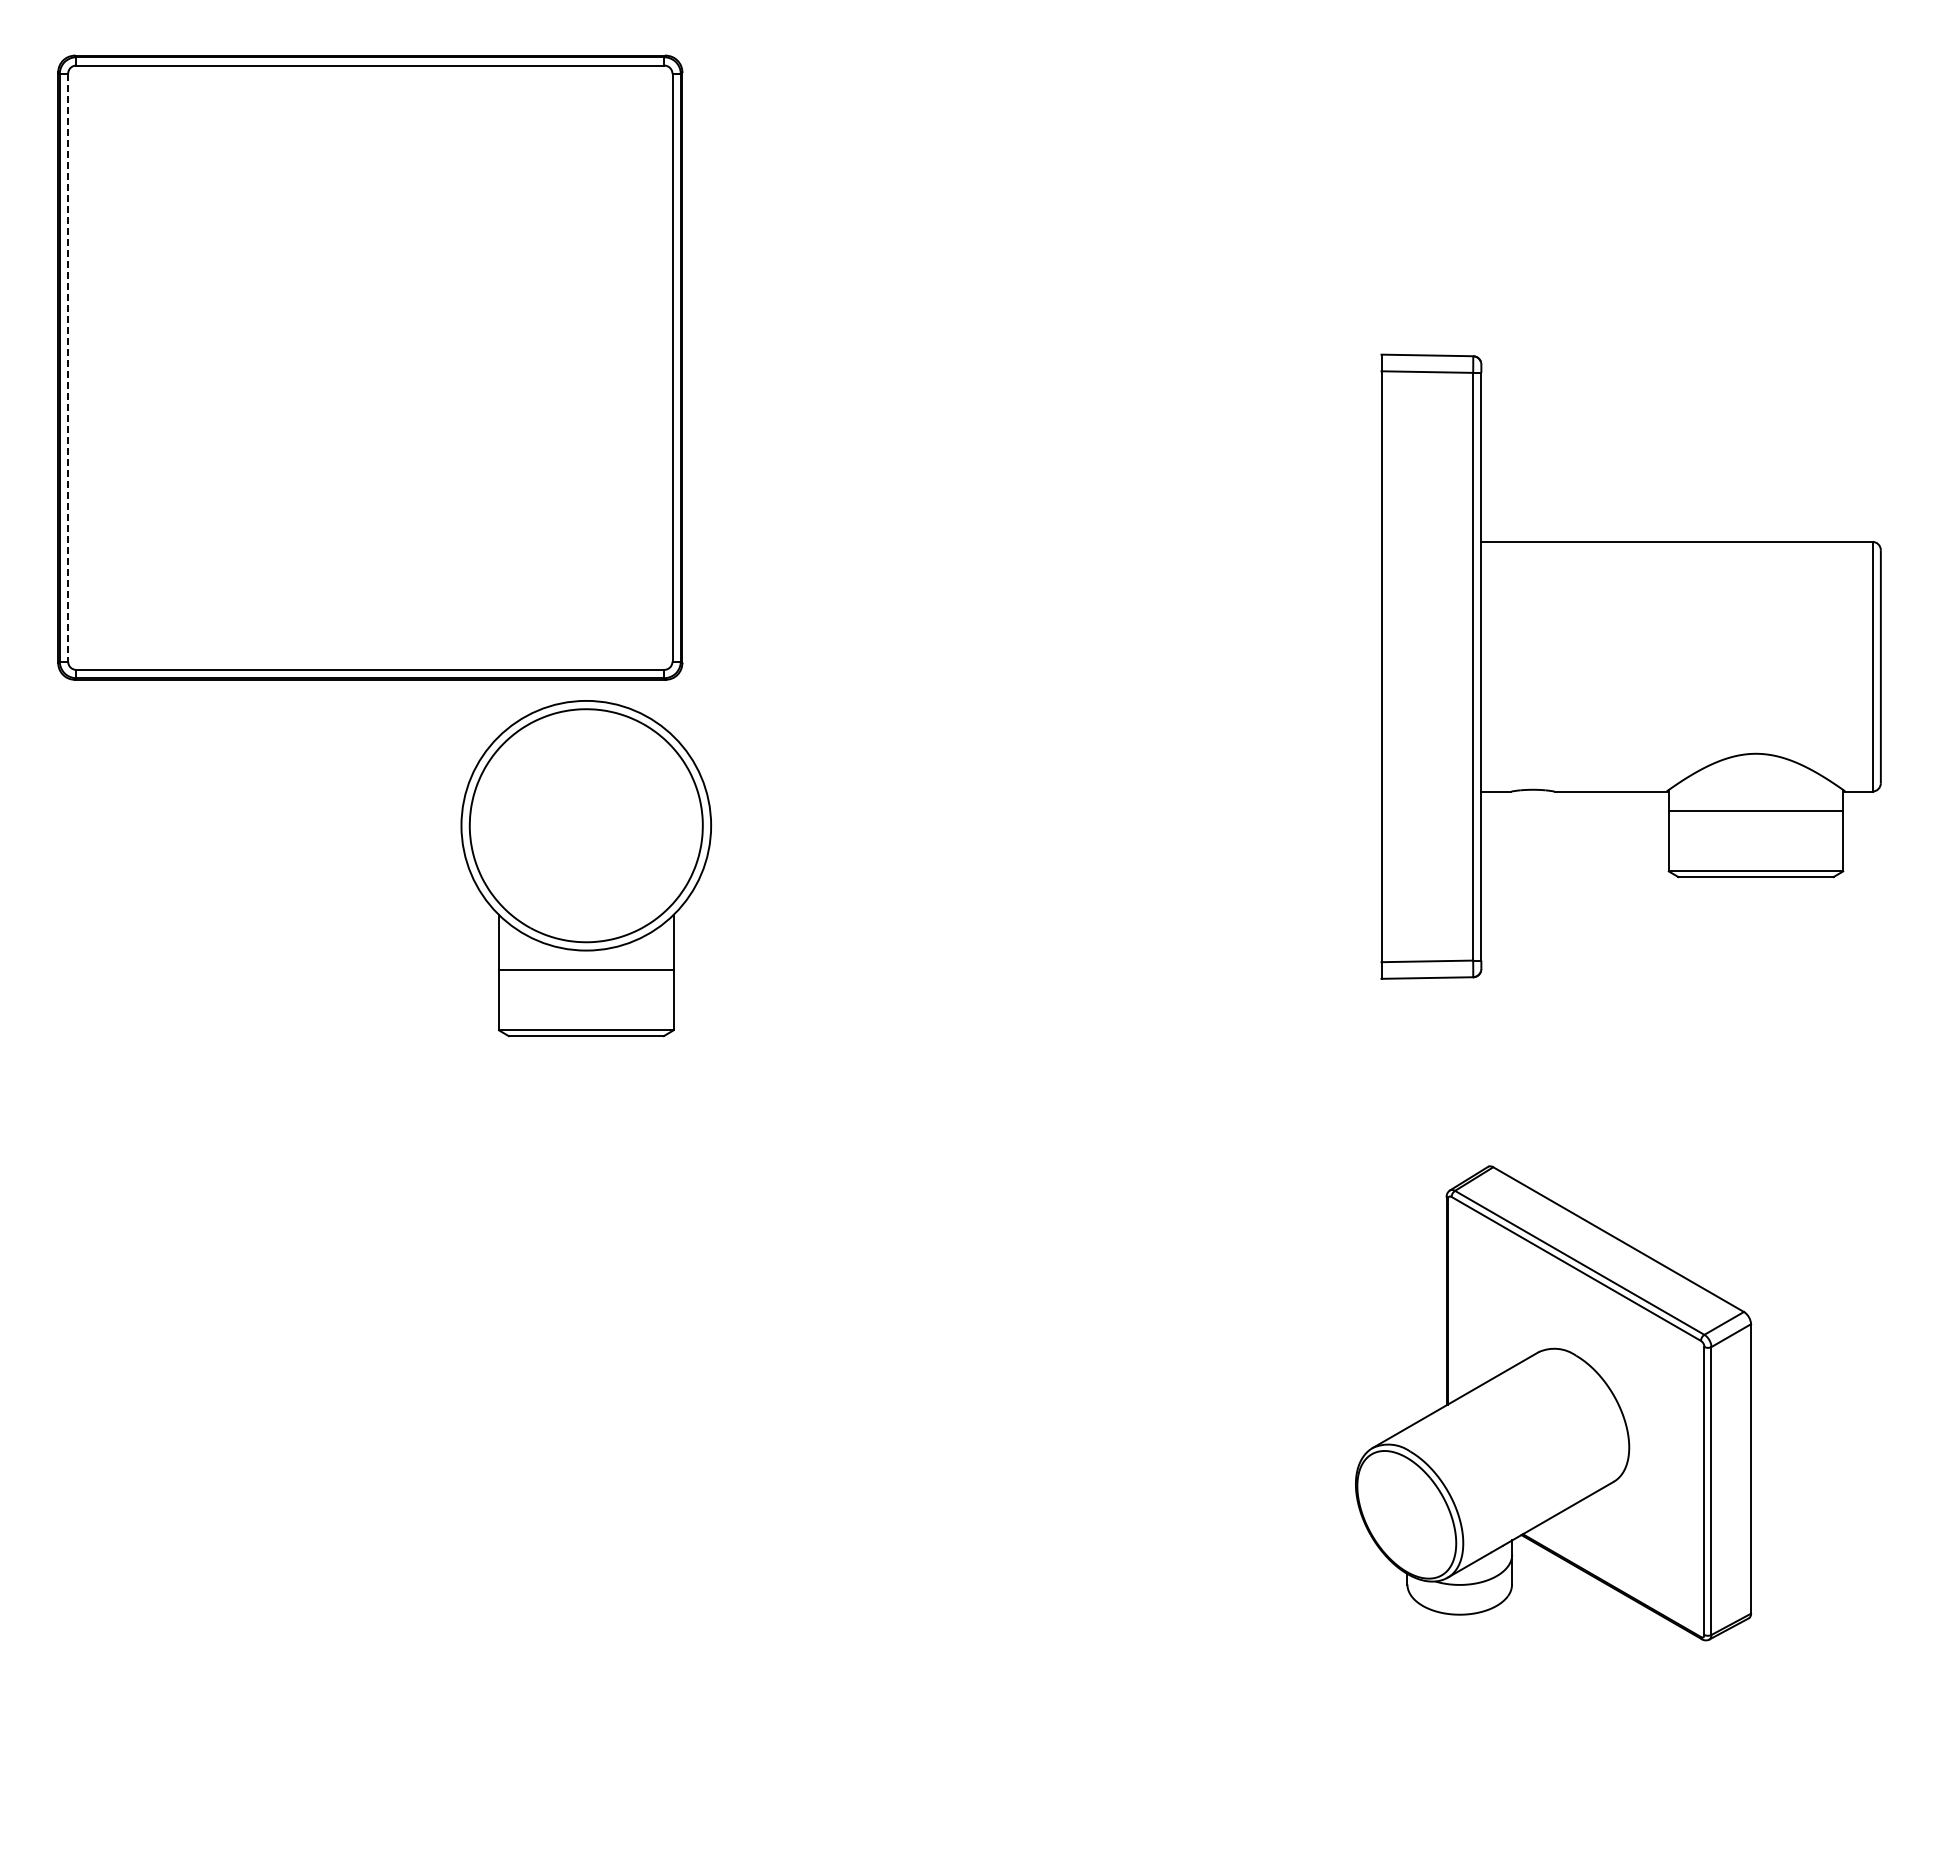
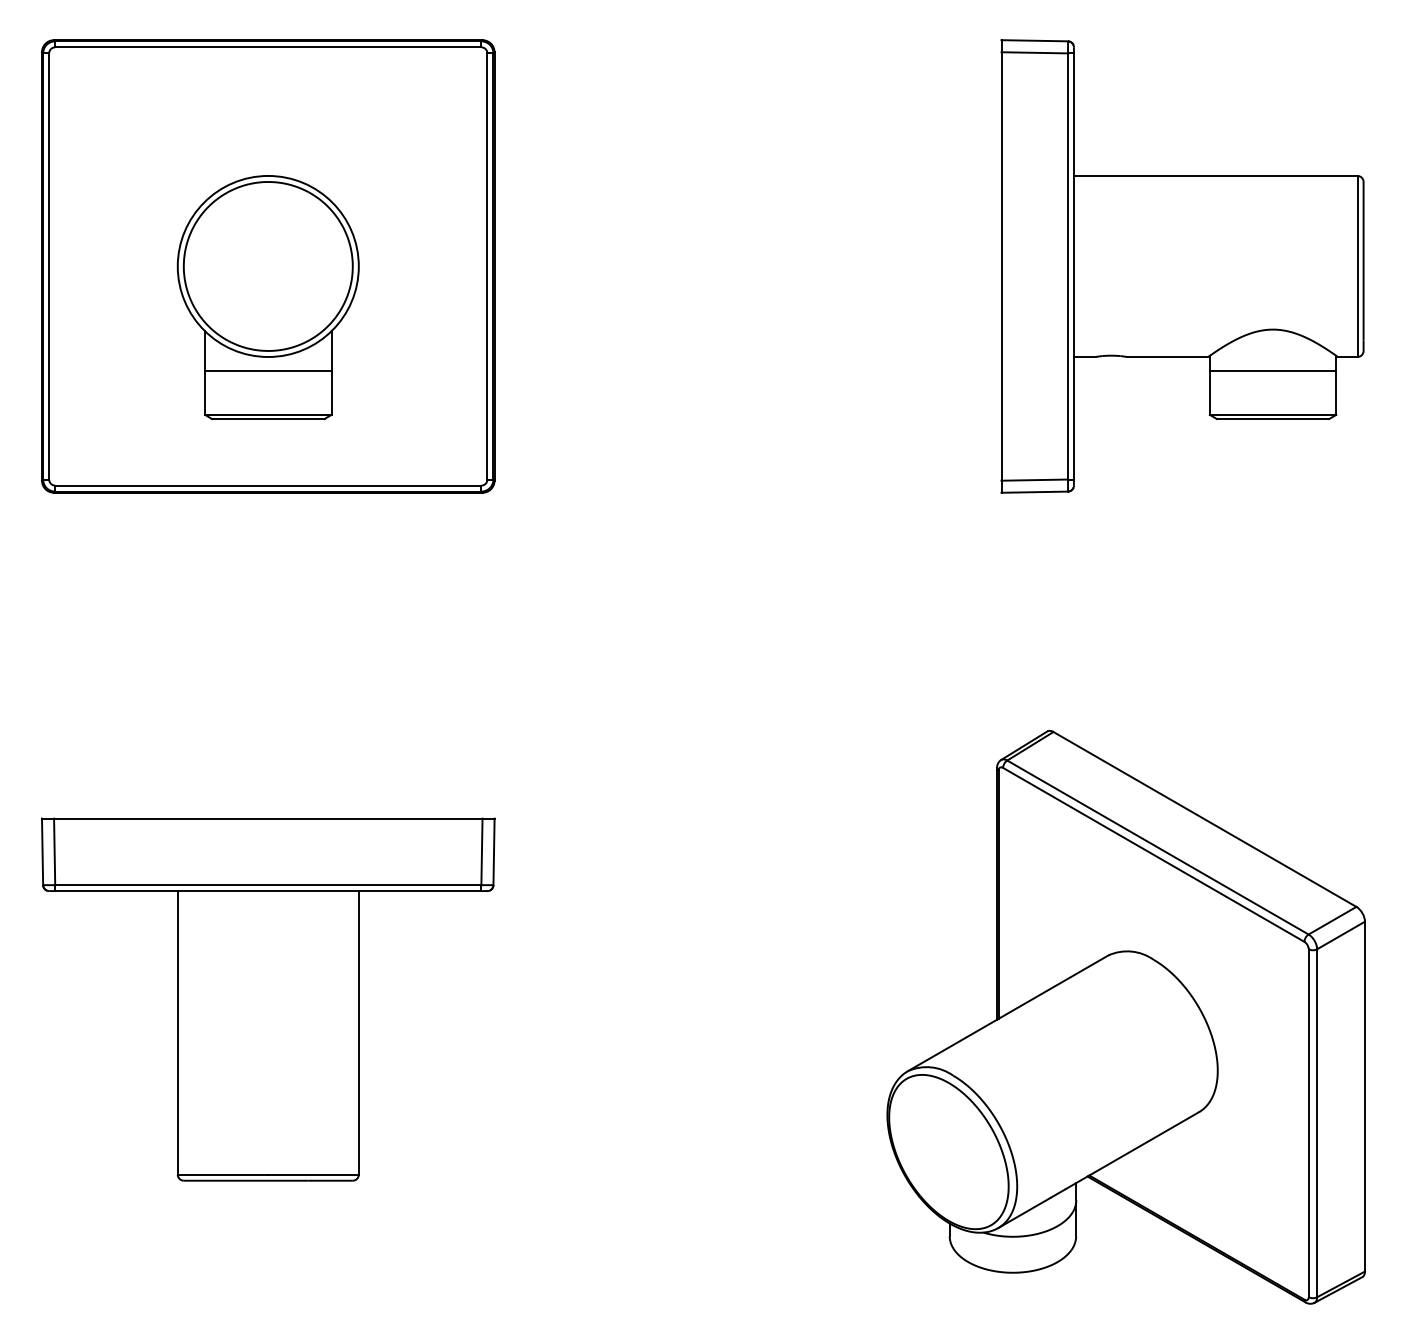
line: (68, 367) -> (49, 266), dashed -> solid
part: (1630, 666) -> (1182, 266), moved
part: (585, 868) -> (267, 297), moved
part: (370, 1378) -> (268, 999), added
part: (1553, 1403) -> (1126, 1017), size x1.67

